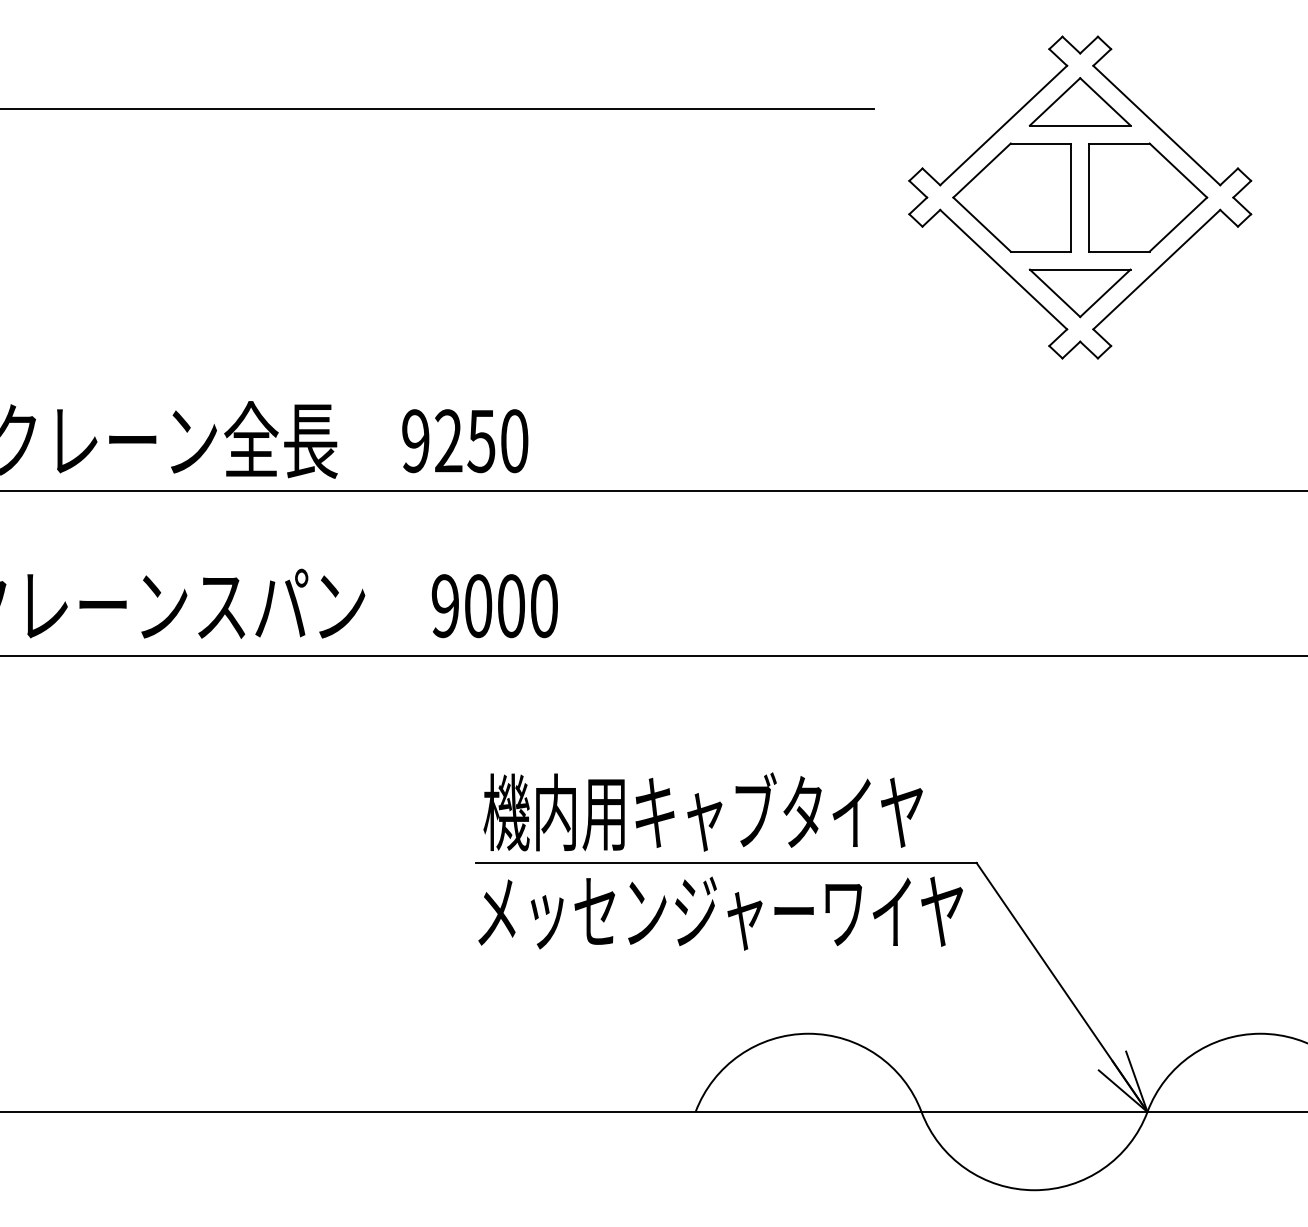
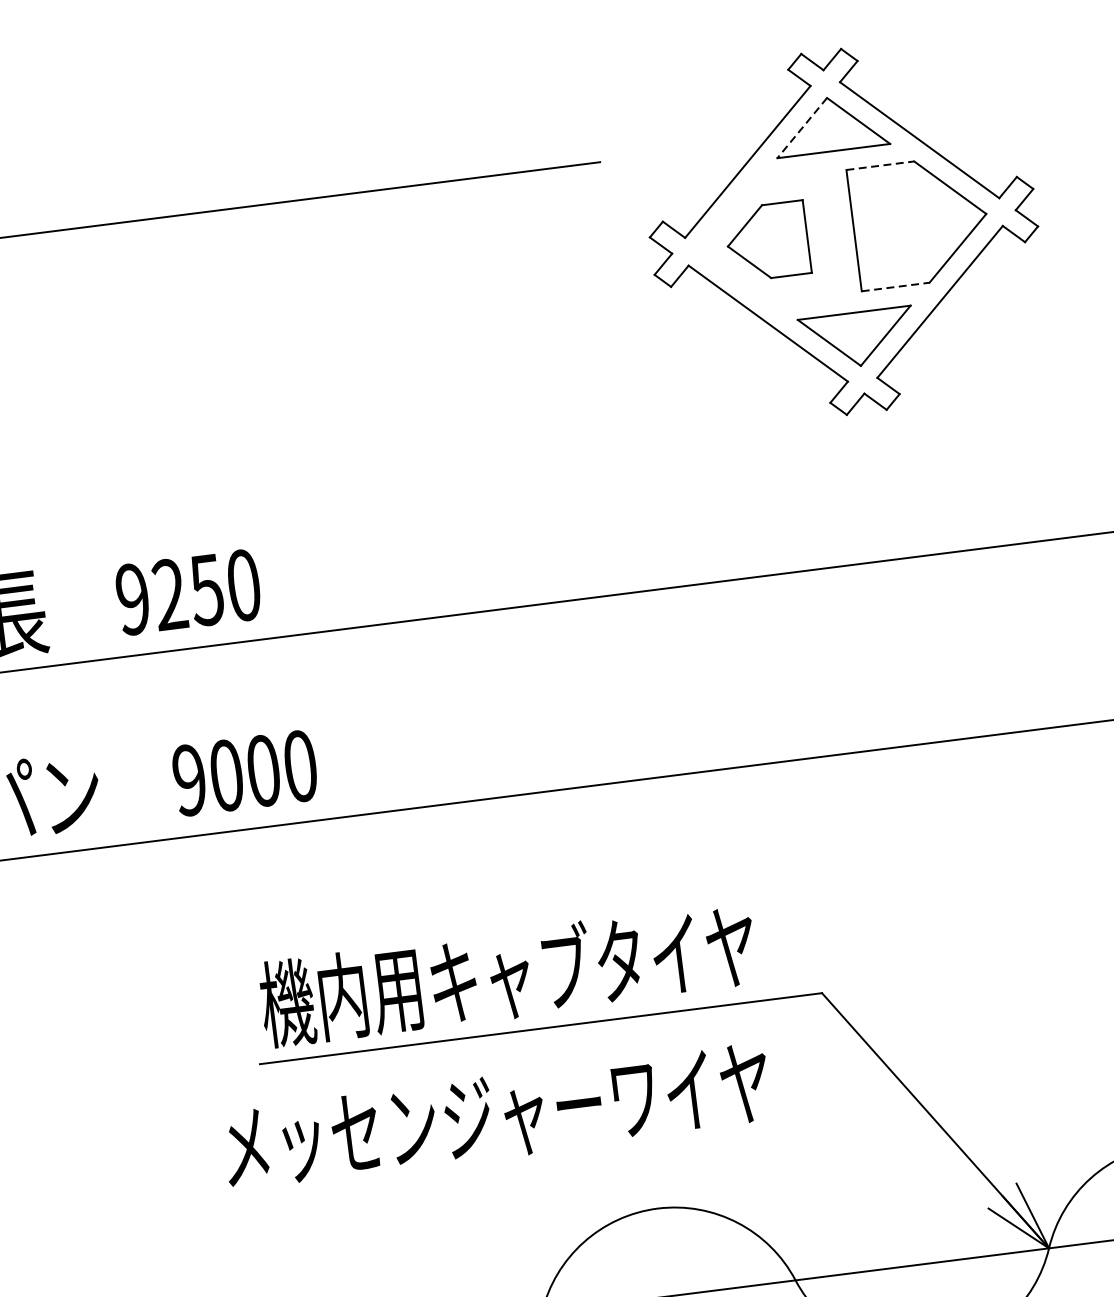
line: (1055, 101) -> (802, 127), solid -> dashed
line: (1119, 143) -> (880, 165), solid -> dashed
part: (1011, 197) -> (766, 241), size x0.6
line: (1119, 251) -> (895, 286), solid -> dashed
text: (720, 913) -> (496, 1116), moved

